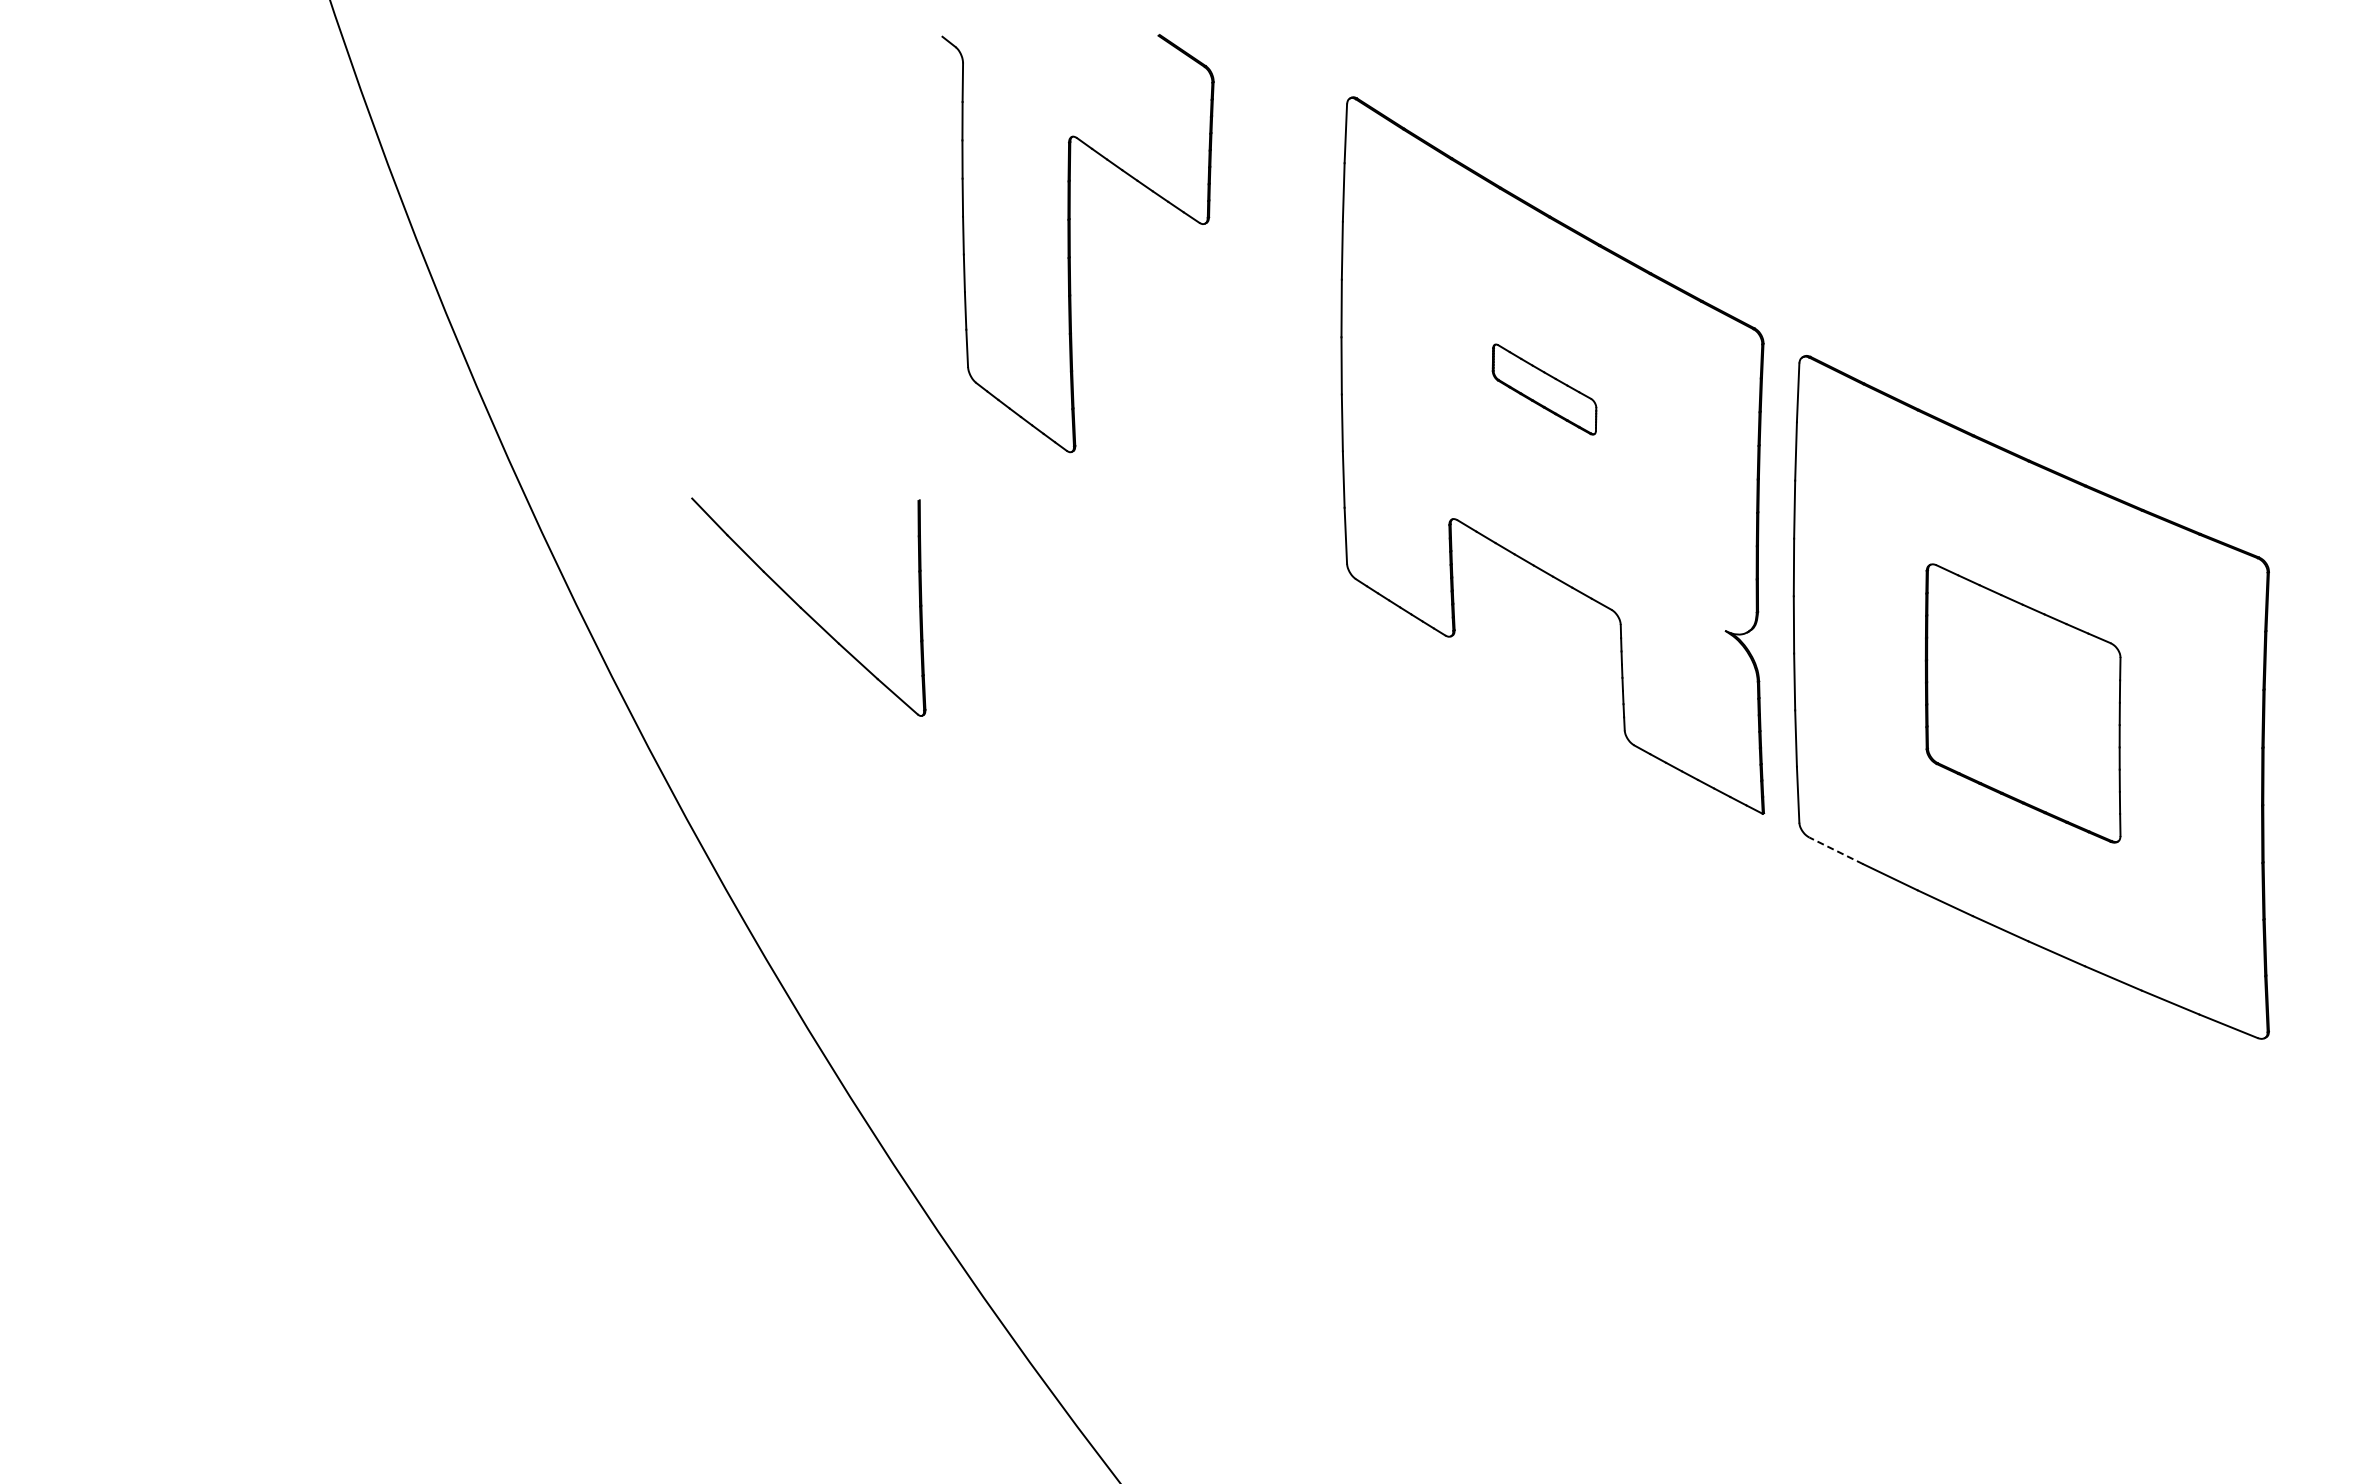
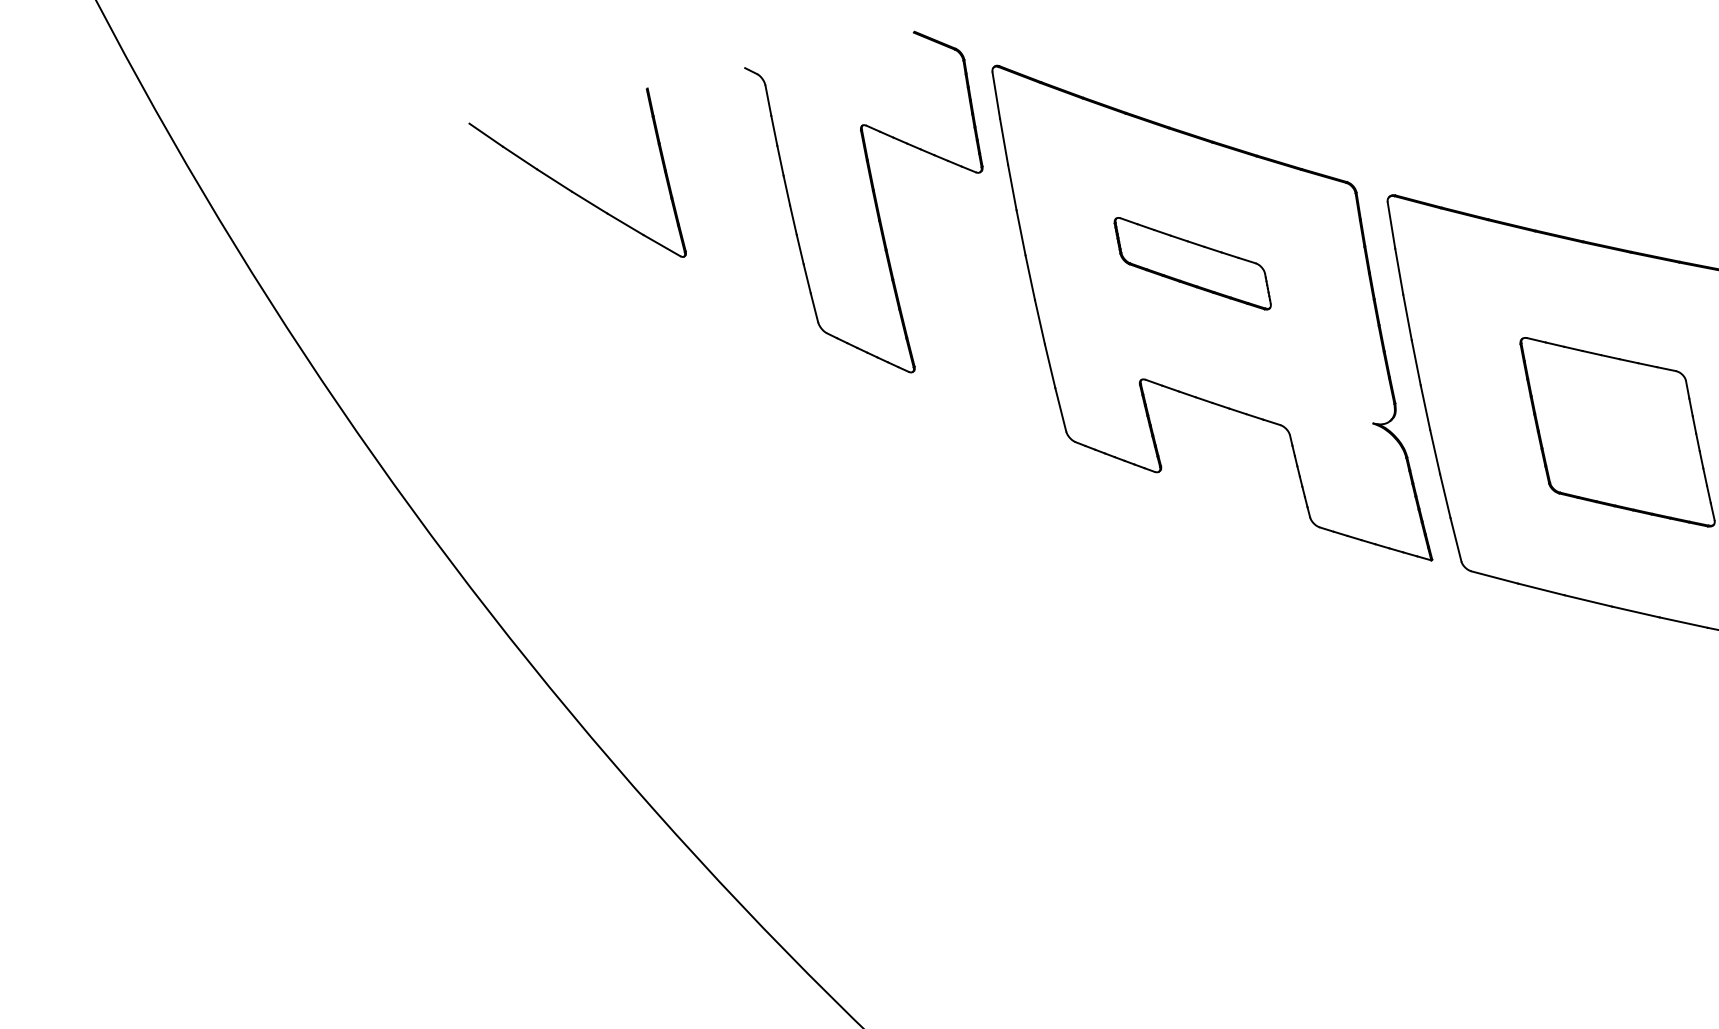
part: (1070, 243) -> (878, 209), moved
part: (1544, 389) -> (1192, 263), size x1.67
part: (808, 606) -> (577, 189), moved
line: (1835, 850) -> (1494, 577), dashed -> solid

